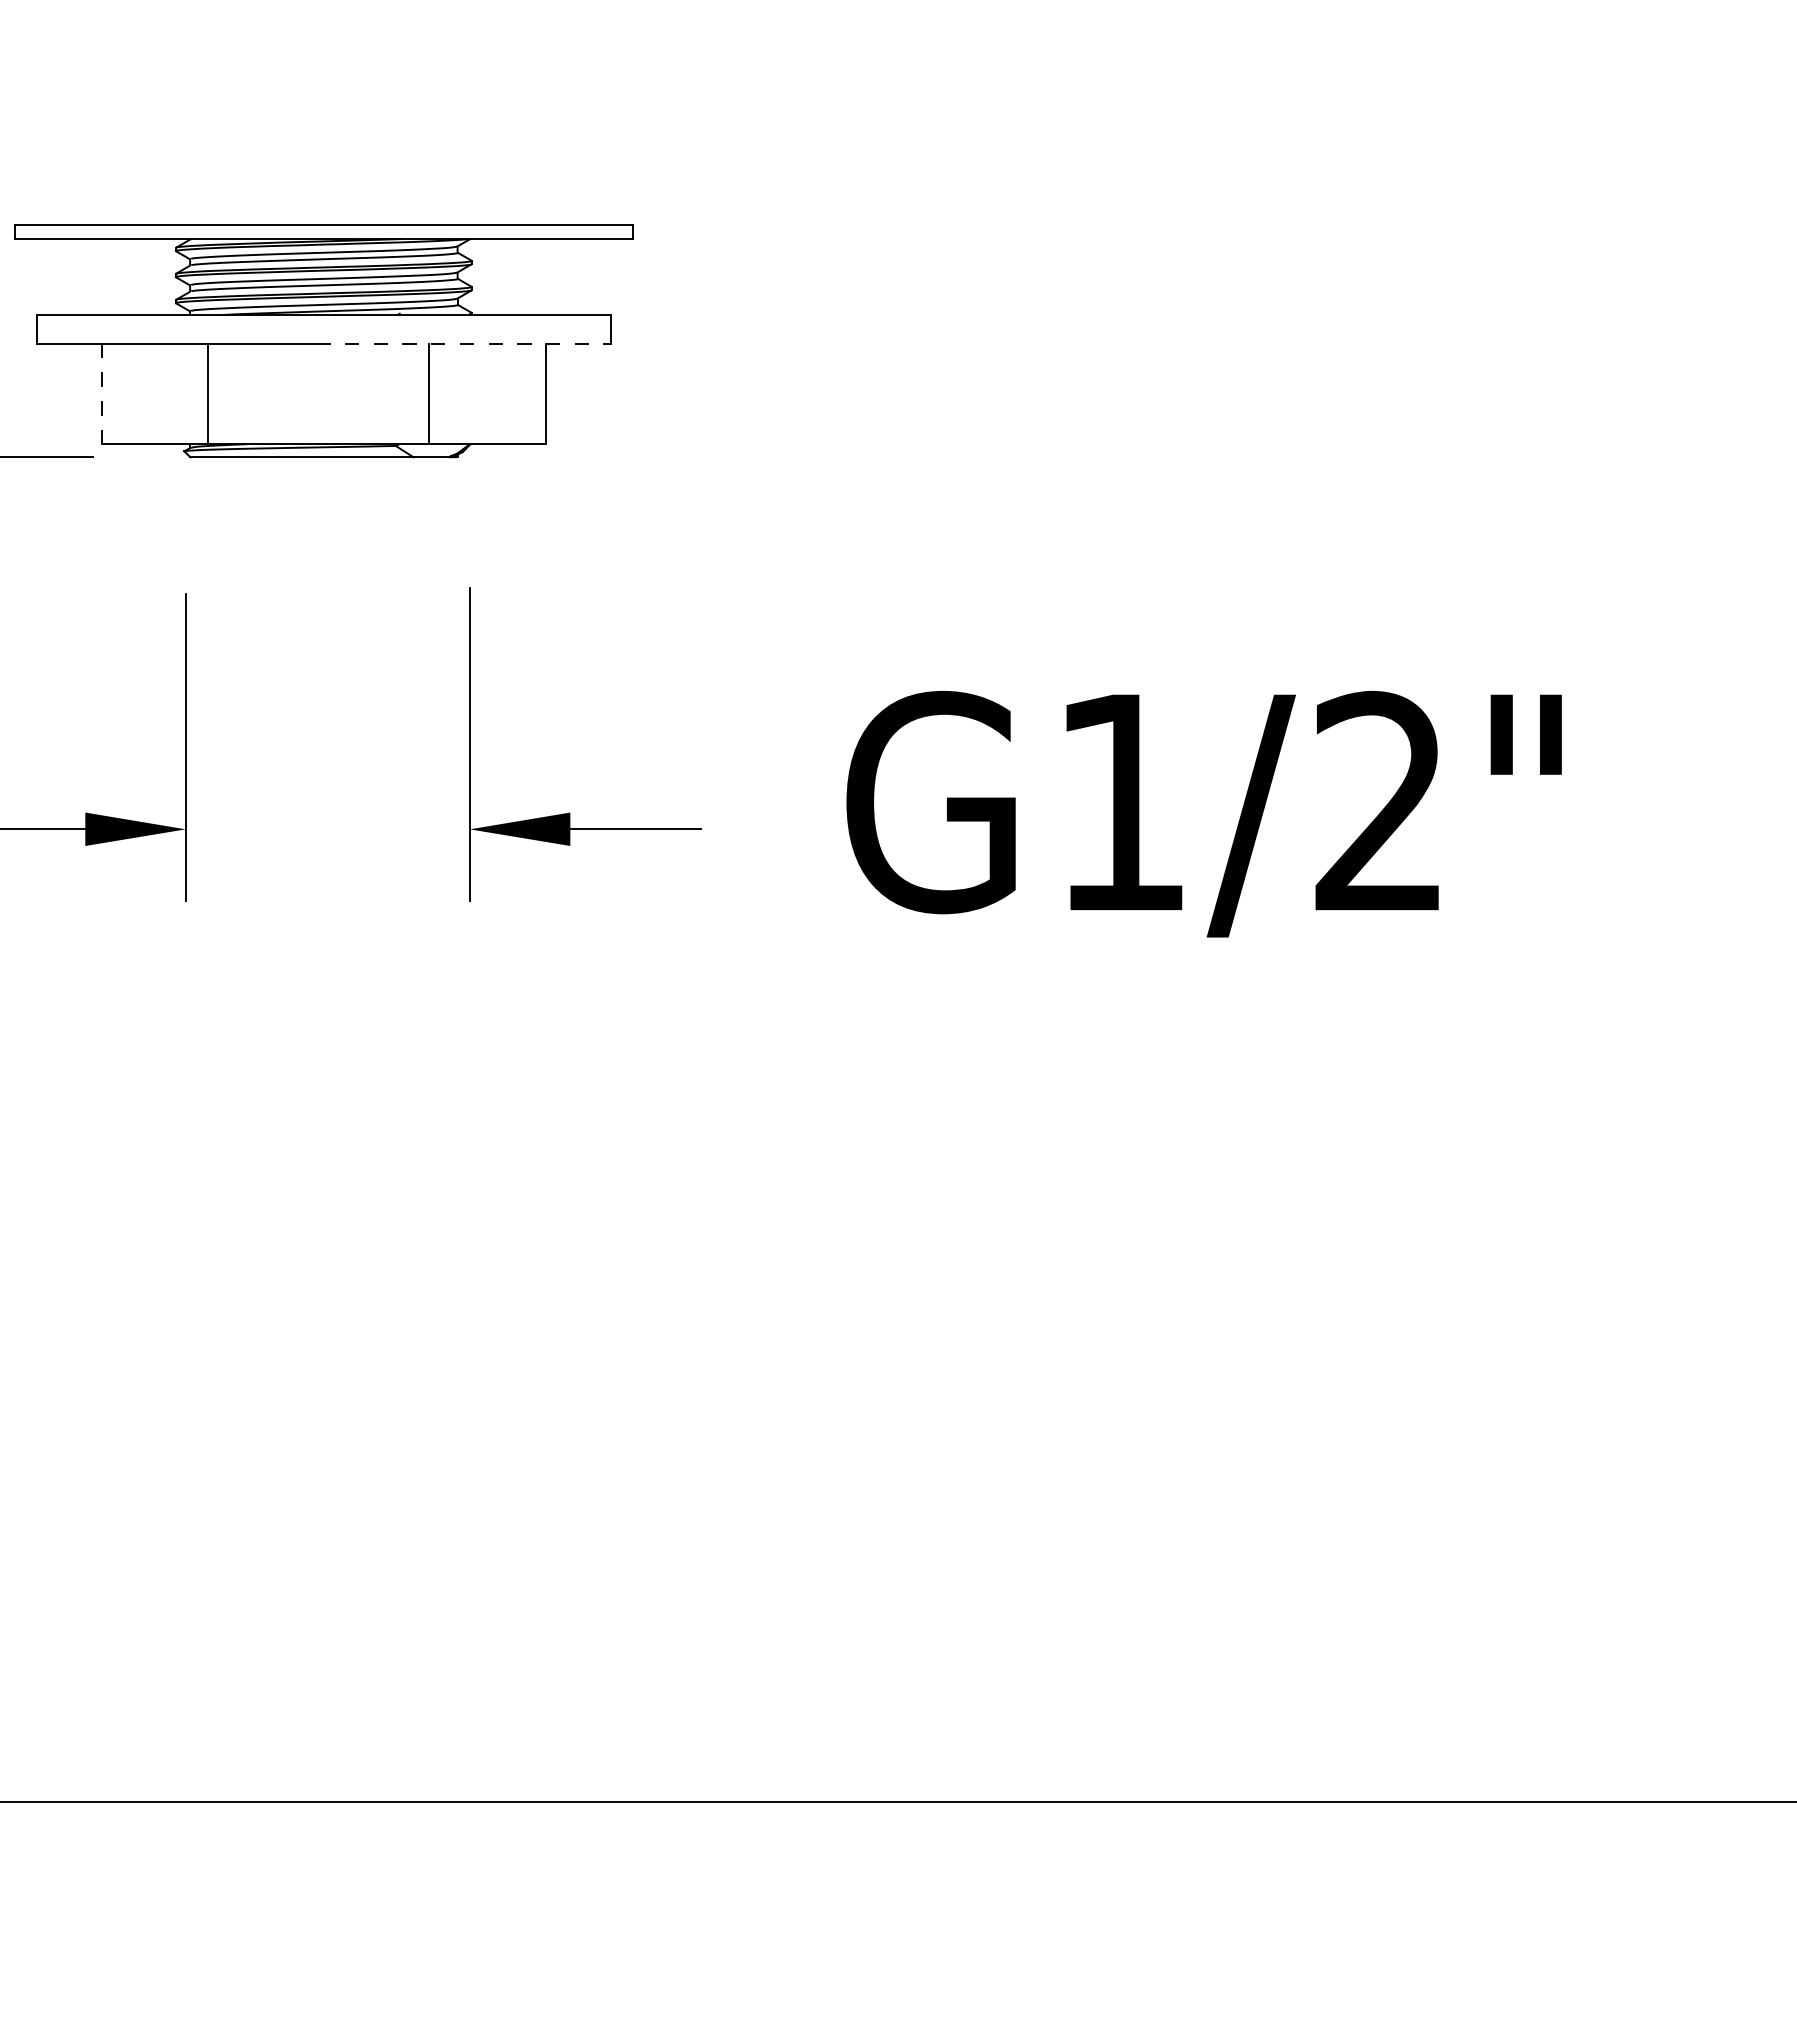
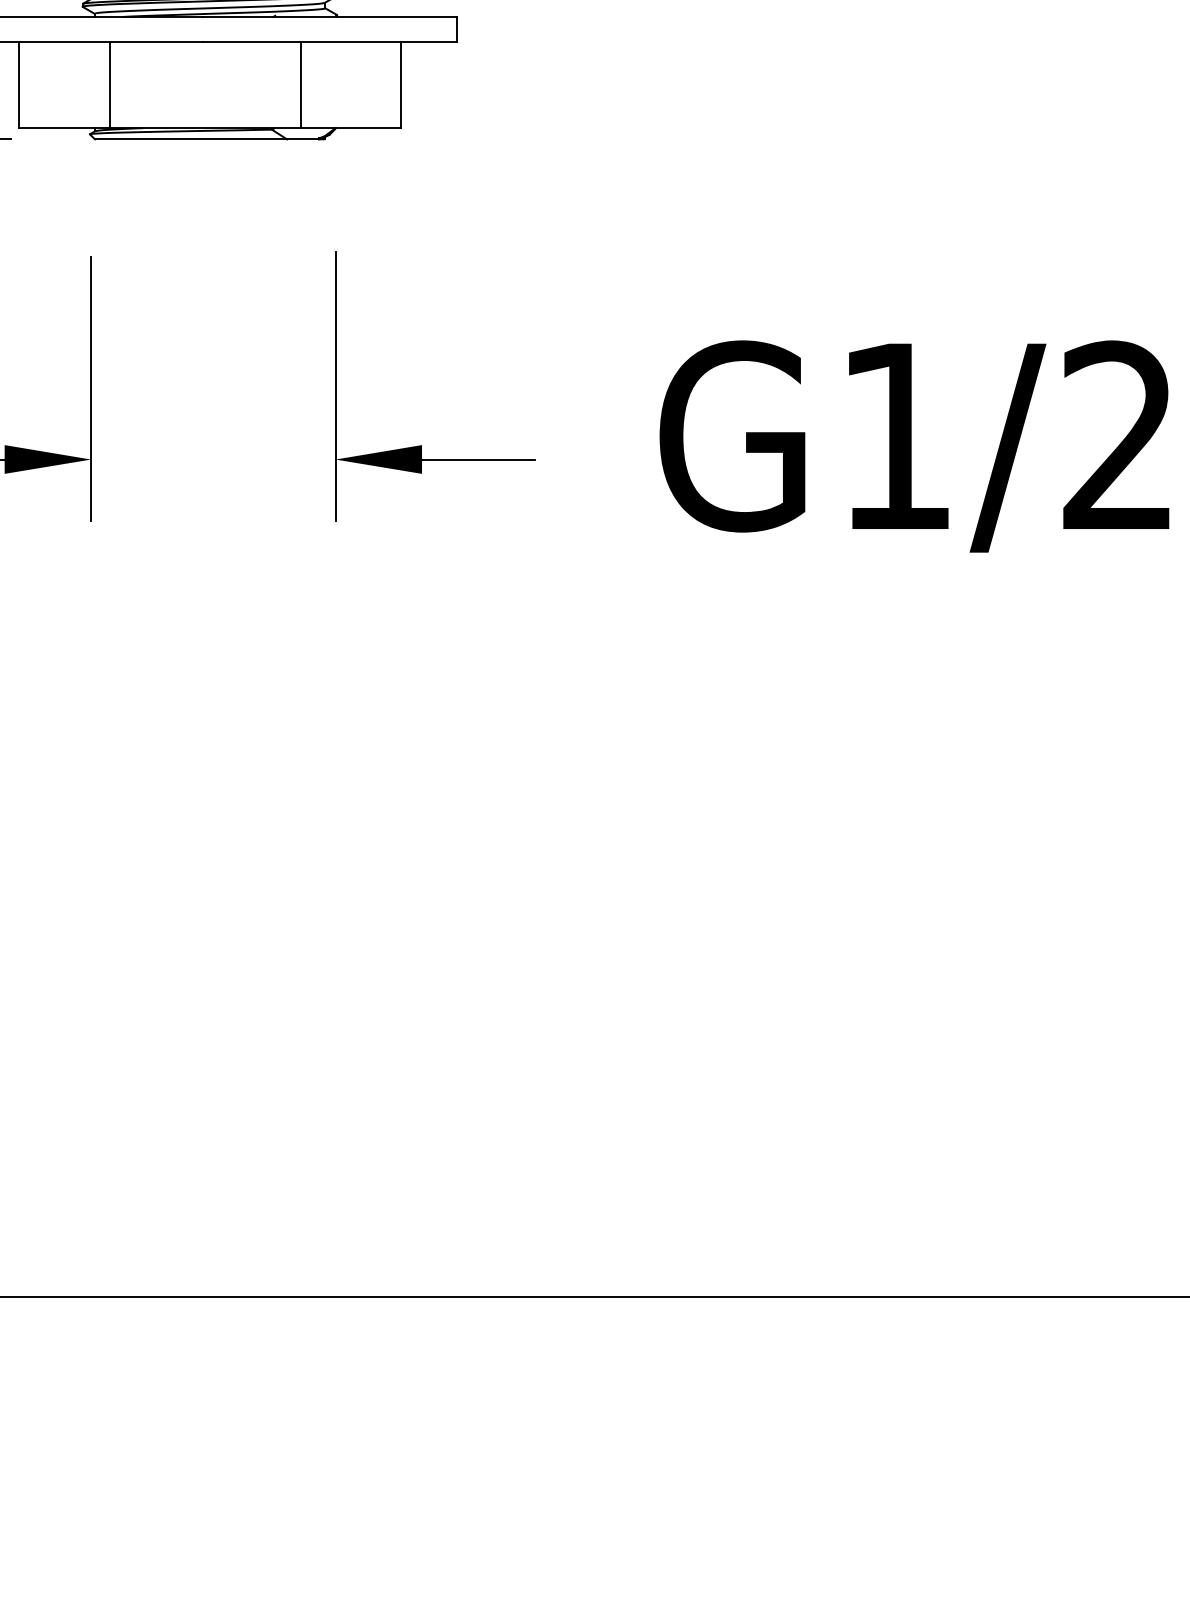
line: (464, 343) -> (330, 41), dashed -> solid
line: (102, 394) -> (19, 85), dashed -> solid

